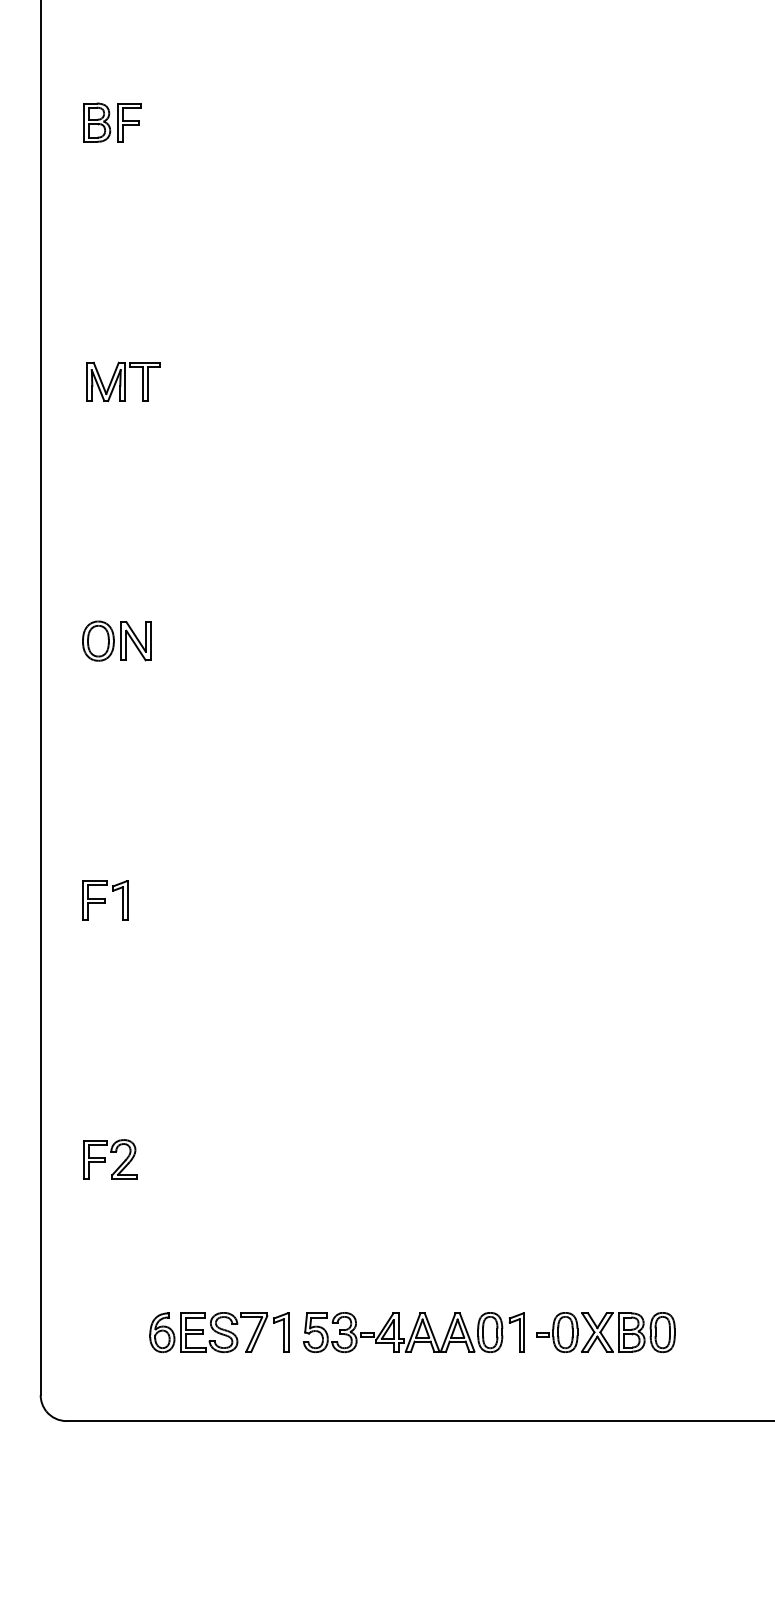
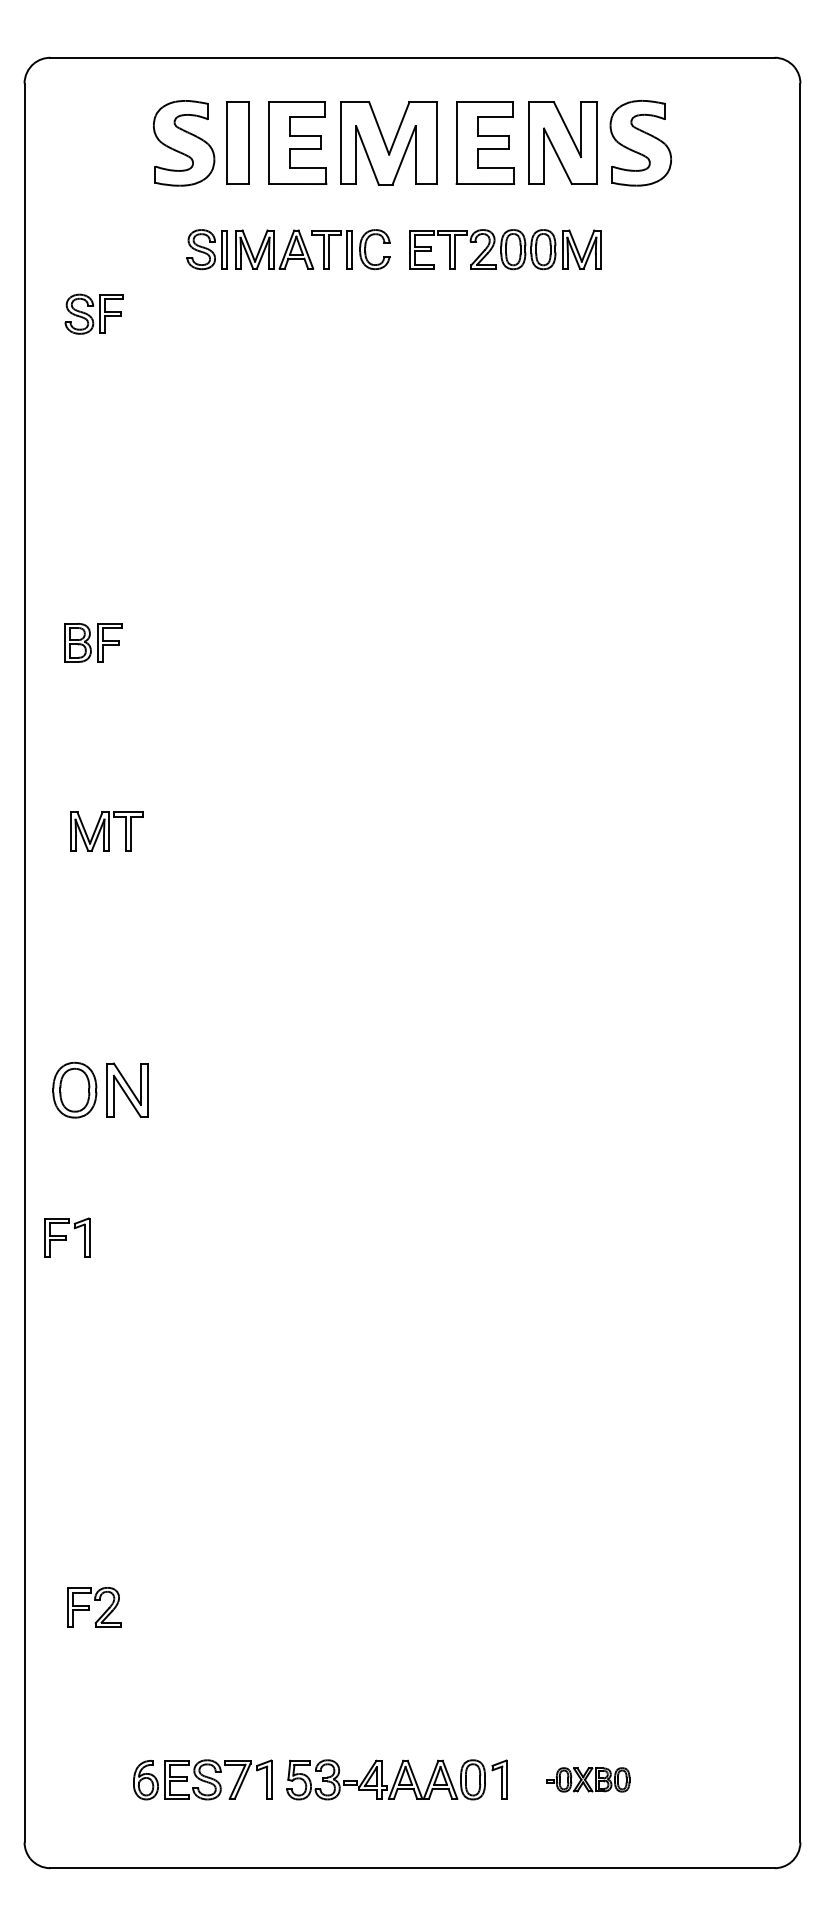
part: (112, 122) -> (93, 642), moved
part: (116, 640) -> (100, 1089), size x1.4
part: (105, 900) -> (67, 1237), moved
part: (604, 1332) -> (587, 1779), size x0.6

